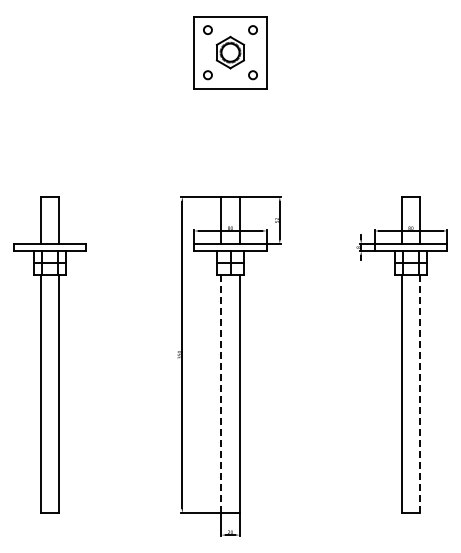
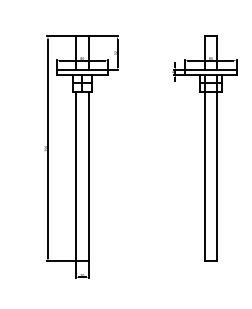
line: (221, 393) -> (75, 176), dashed -> solid
line: (419, 393) -> (217, 176), dashed -> solid

